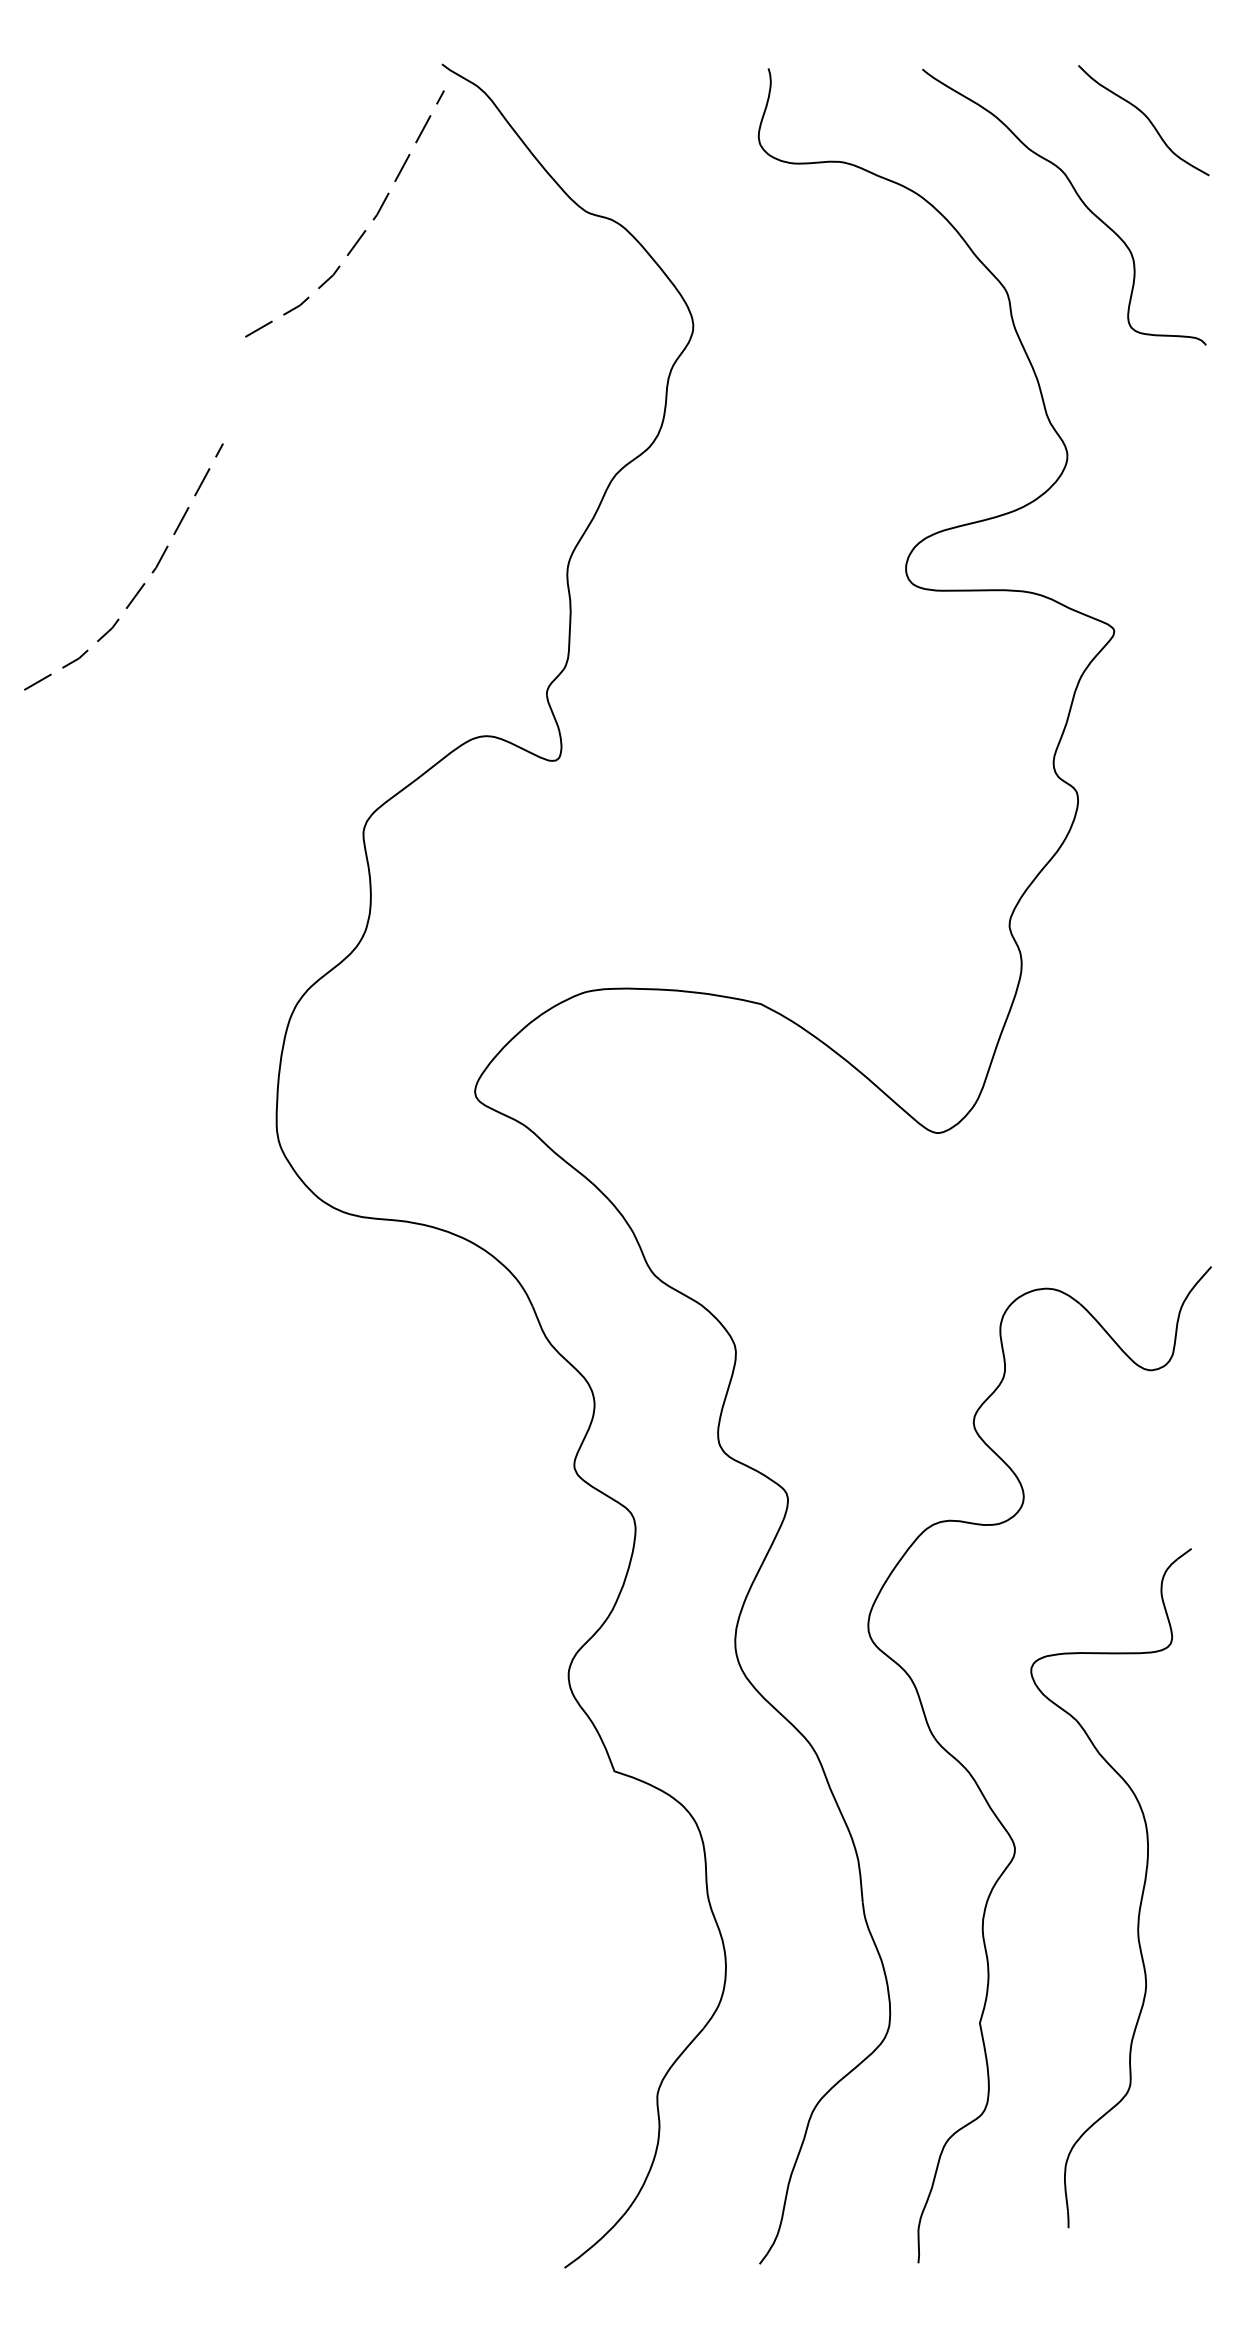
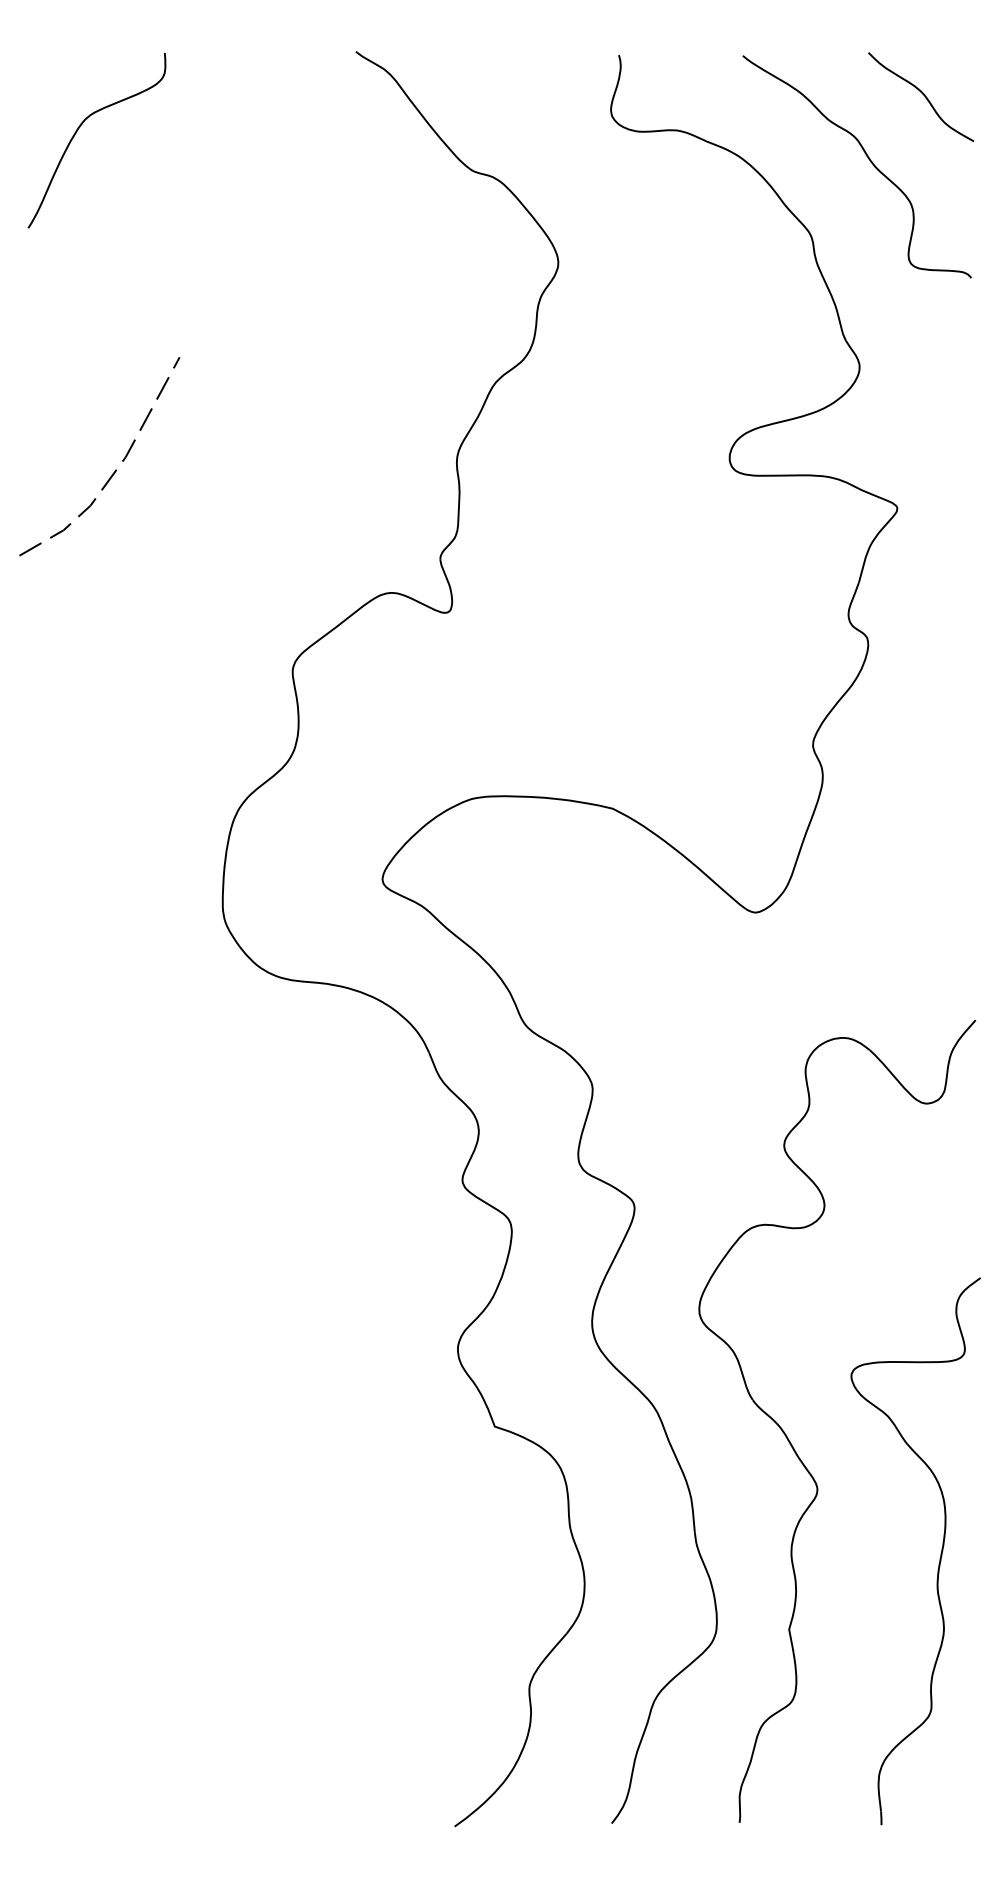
curve: (99, 158) -> (80, 127), added
line: (363, 231) -> (292, 186), removed
part: (1141, 1893) -> (940, 1555), moved

